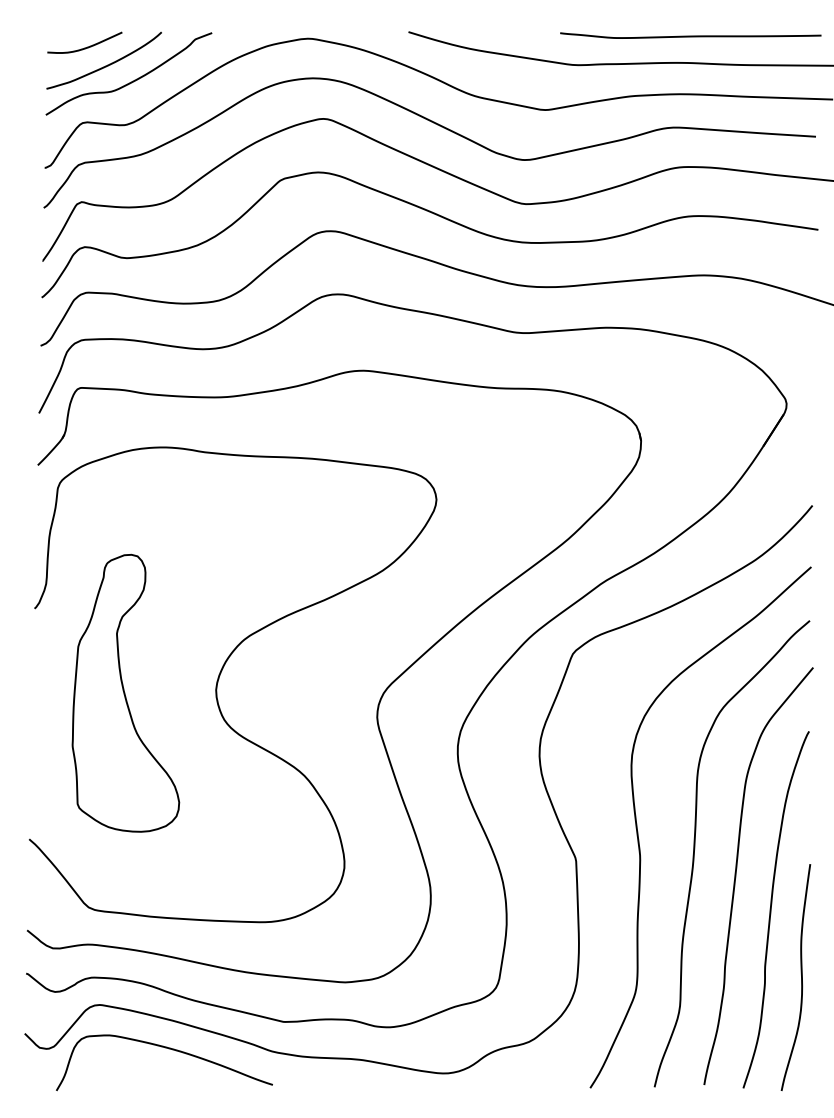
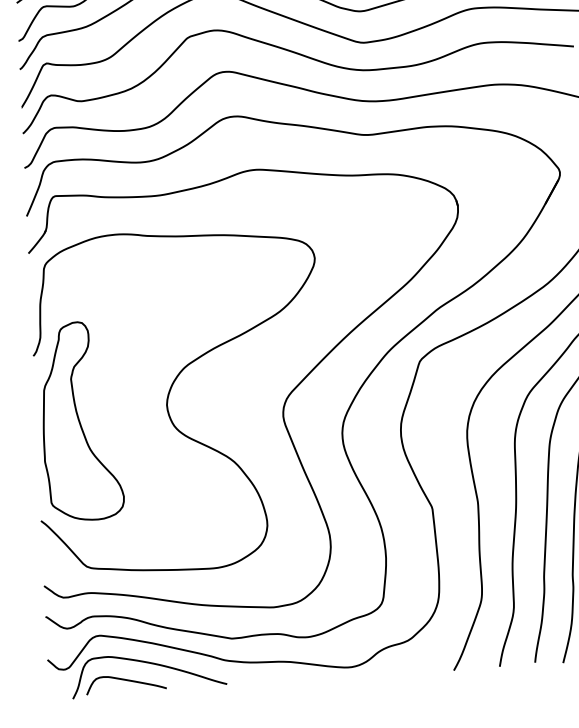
part: (125, 692) -> (80, 420), moved
curve: (132, 1070) -> (126, 680), added

